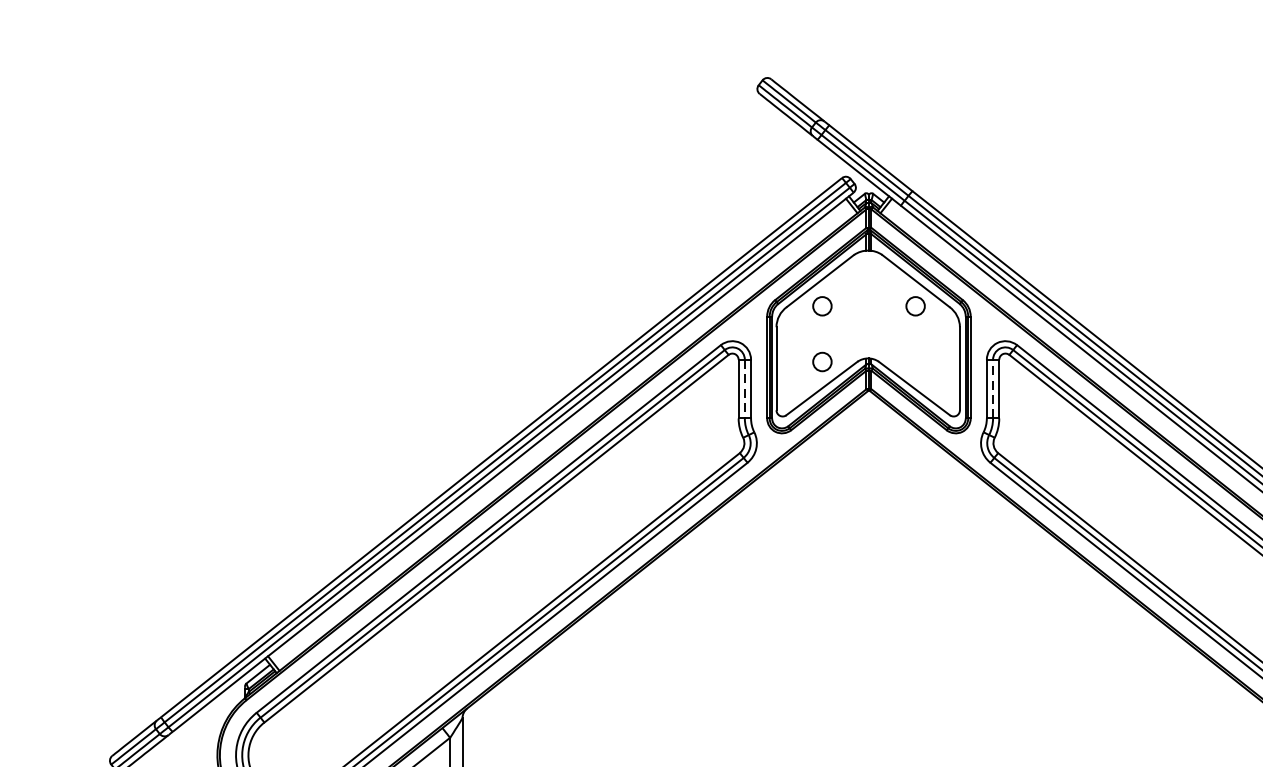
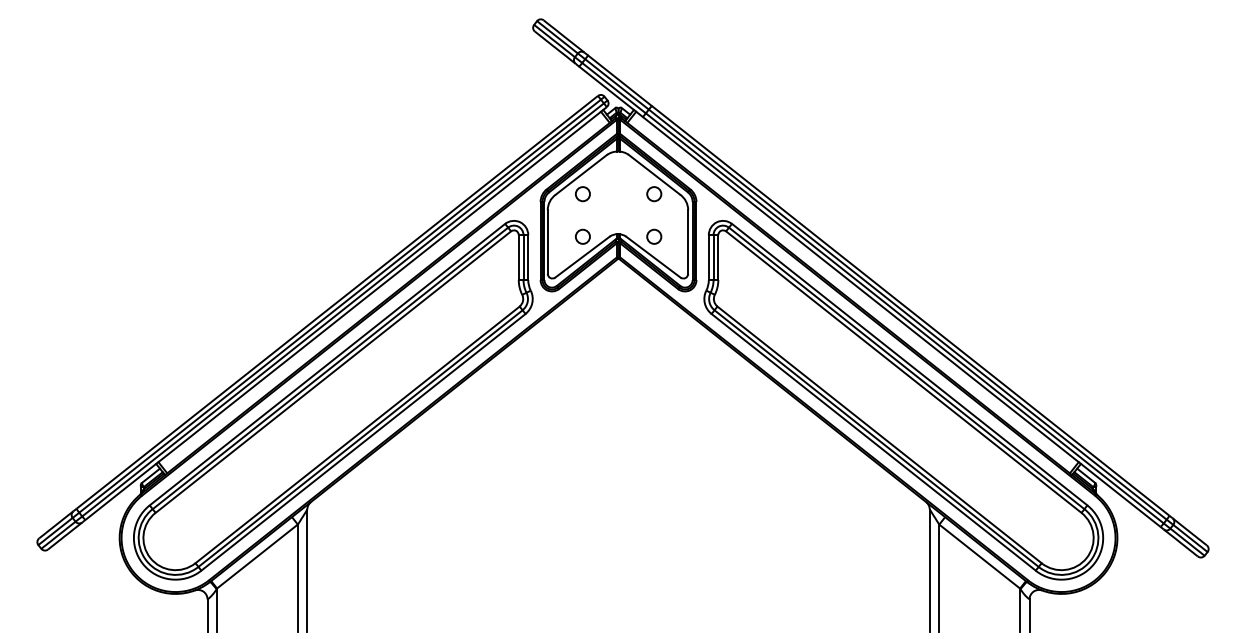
circle: (915, 361) -> (654, 236), added
line: (992, 389) -> (713, 257), dashed -> solid
line: (744, 390) -> (523, 258), dashed -> solid

